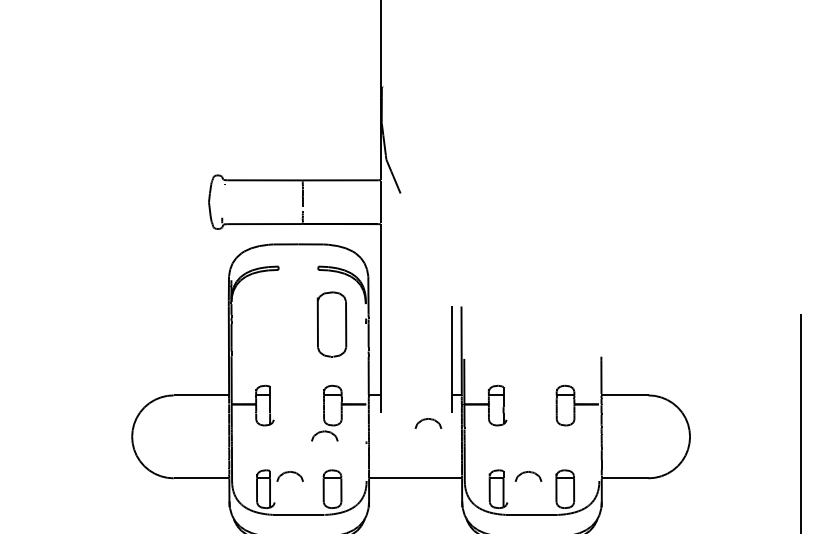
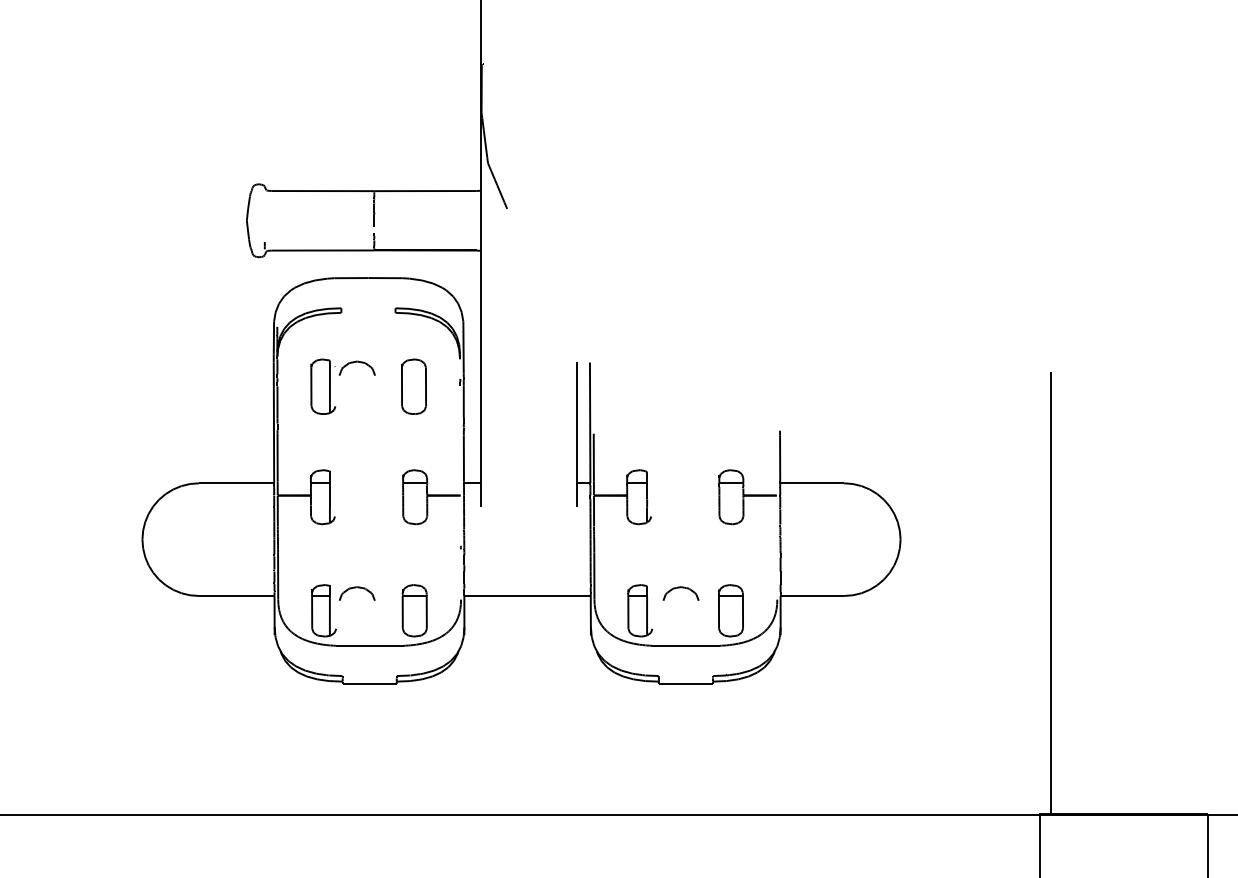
part: (277, 316) -> (340, 375), added
part: (331, 324) -> (413, 386), size x0.62
part: (428, 423) -> (544, 521), removed
part: (324, 436) -> (403, 538), removed

